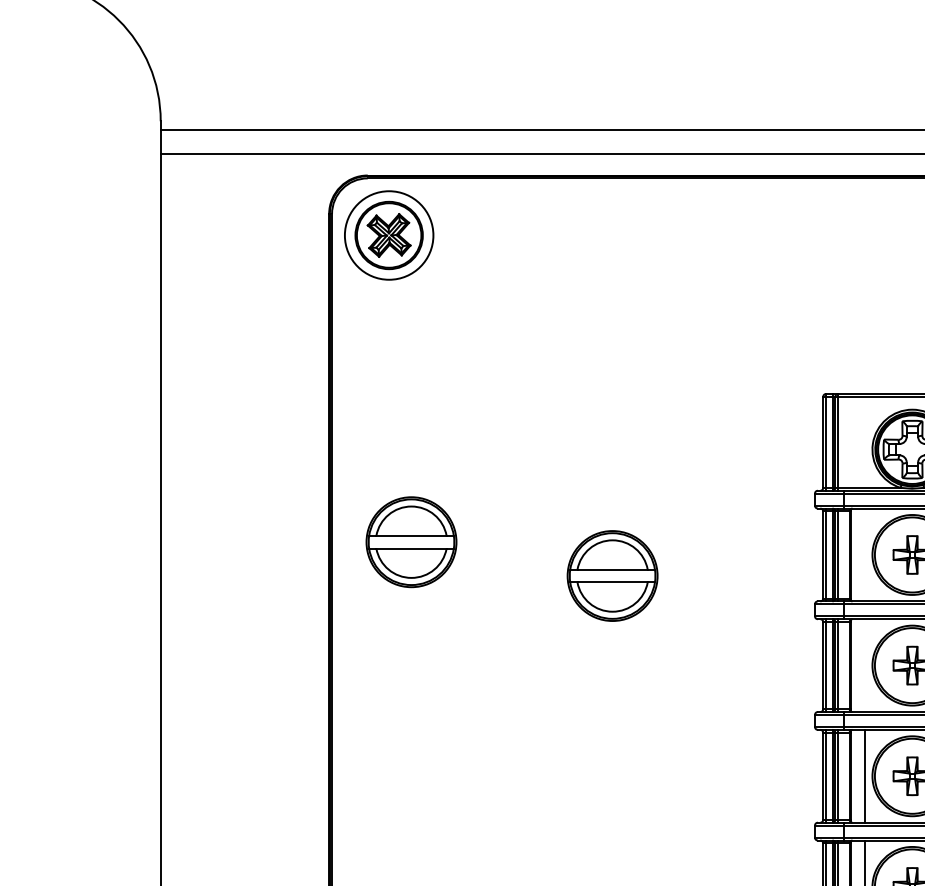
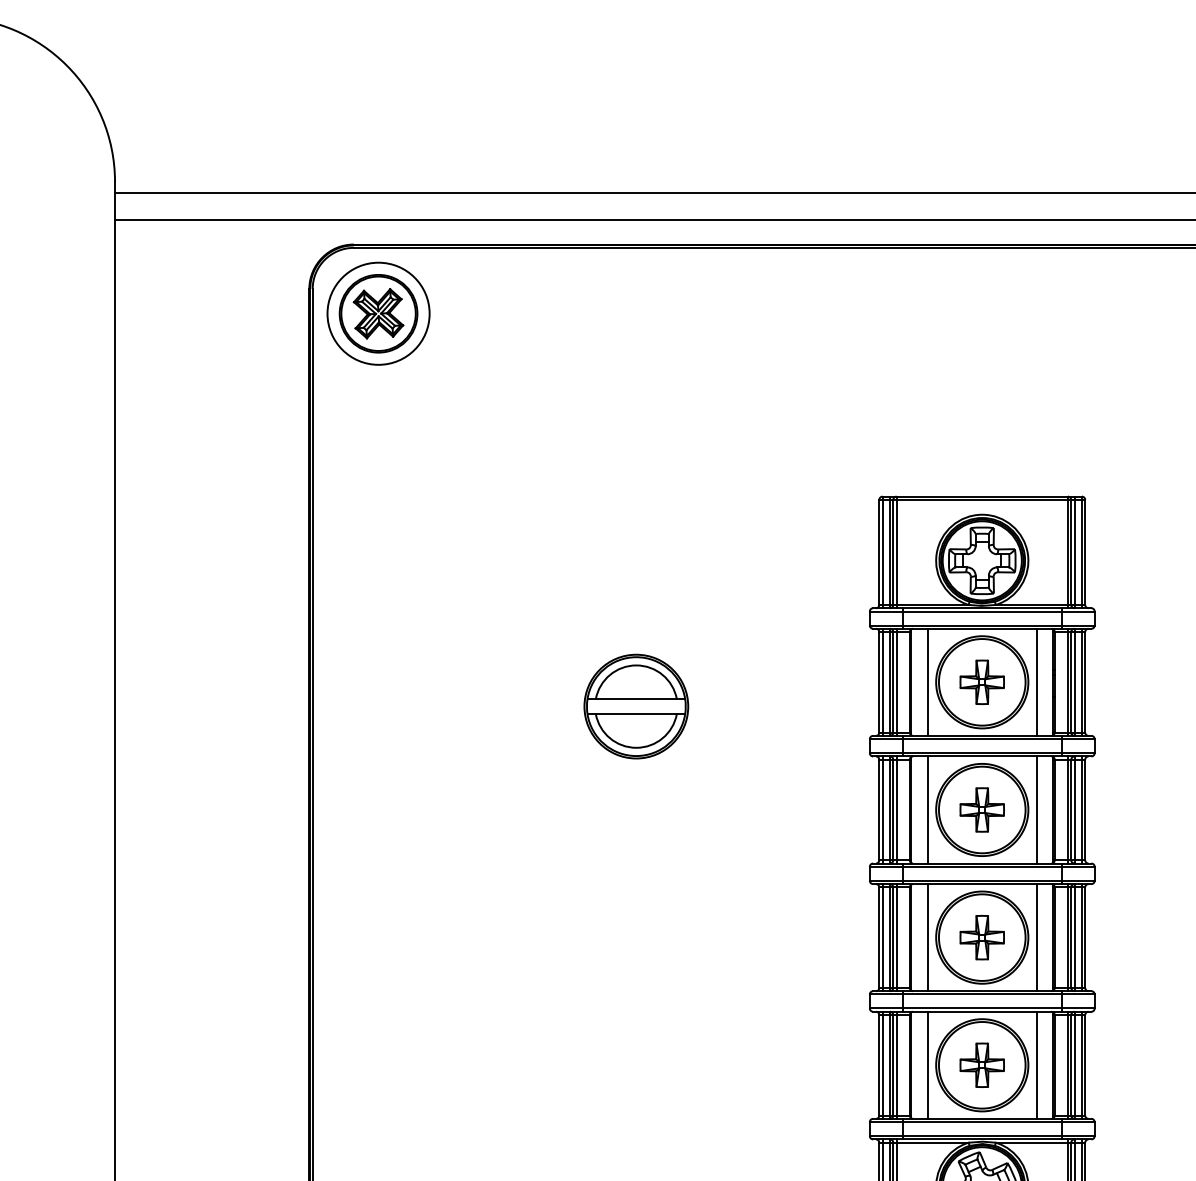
part: (411, 542) -> (404, 667), removed
line: (864, 554) -> (927, 681), added
line: (864, 665) -> (927, 809), added

